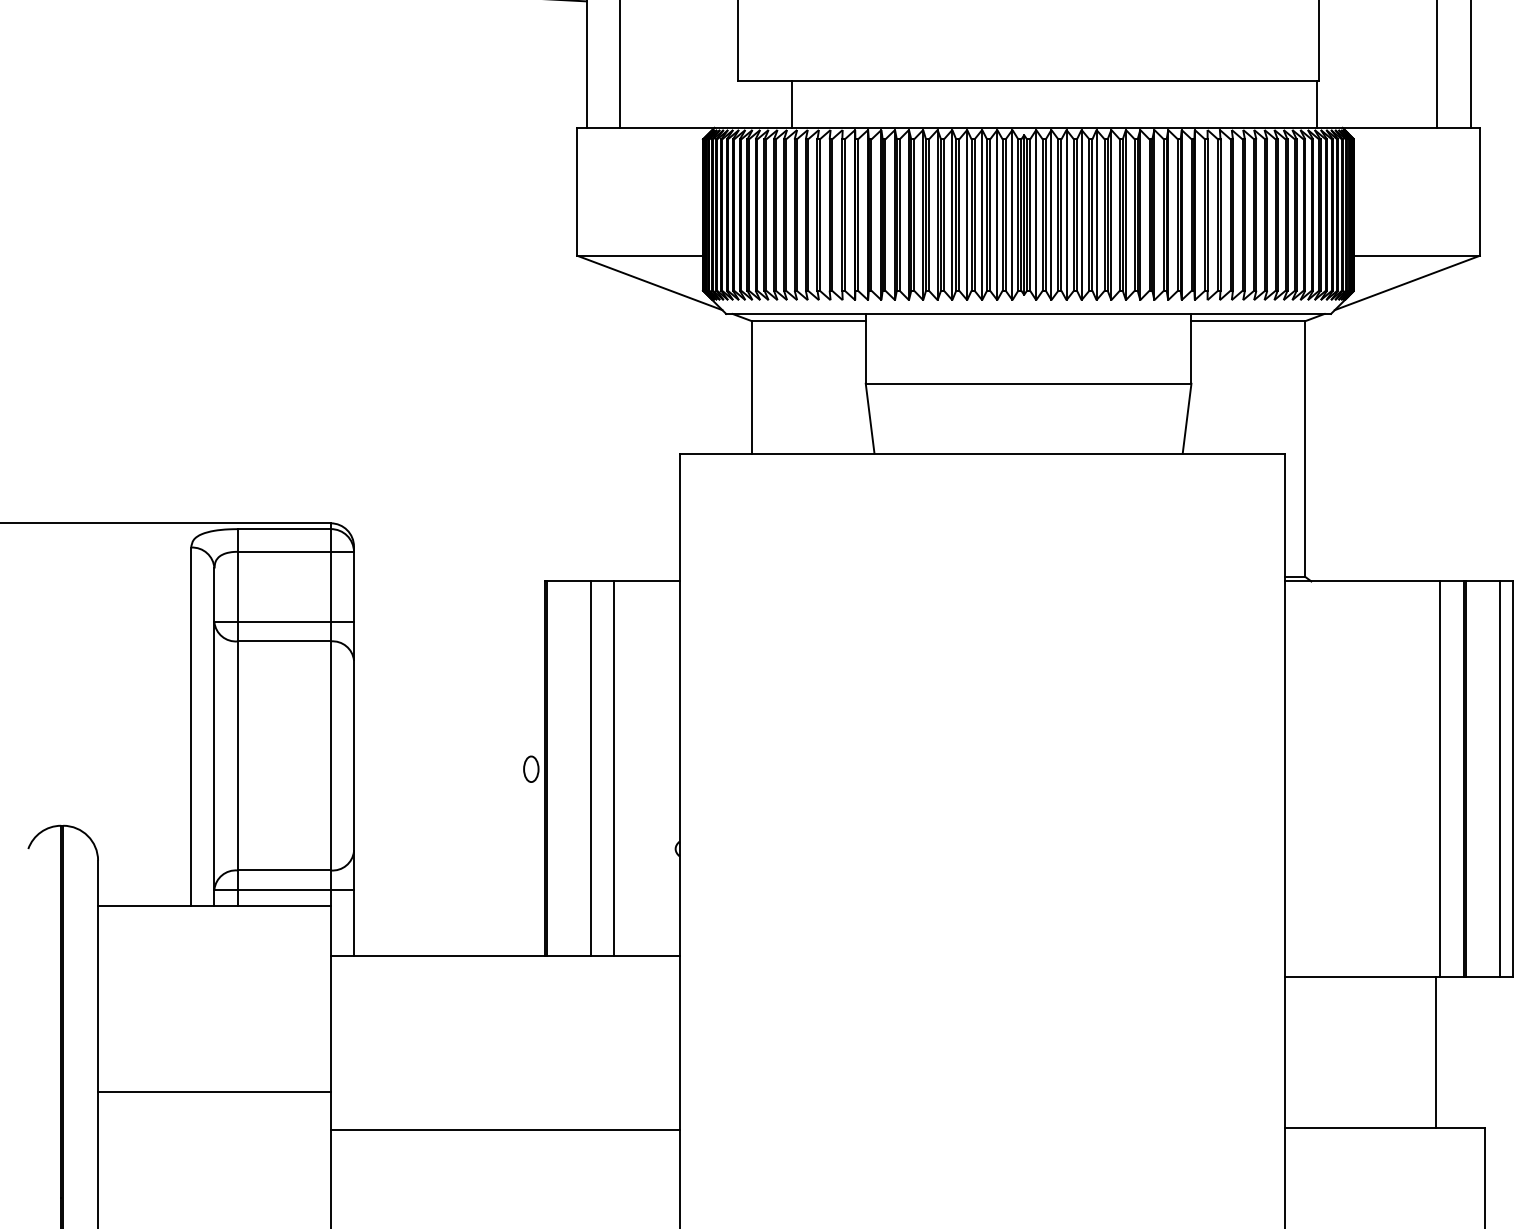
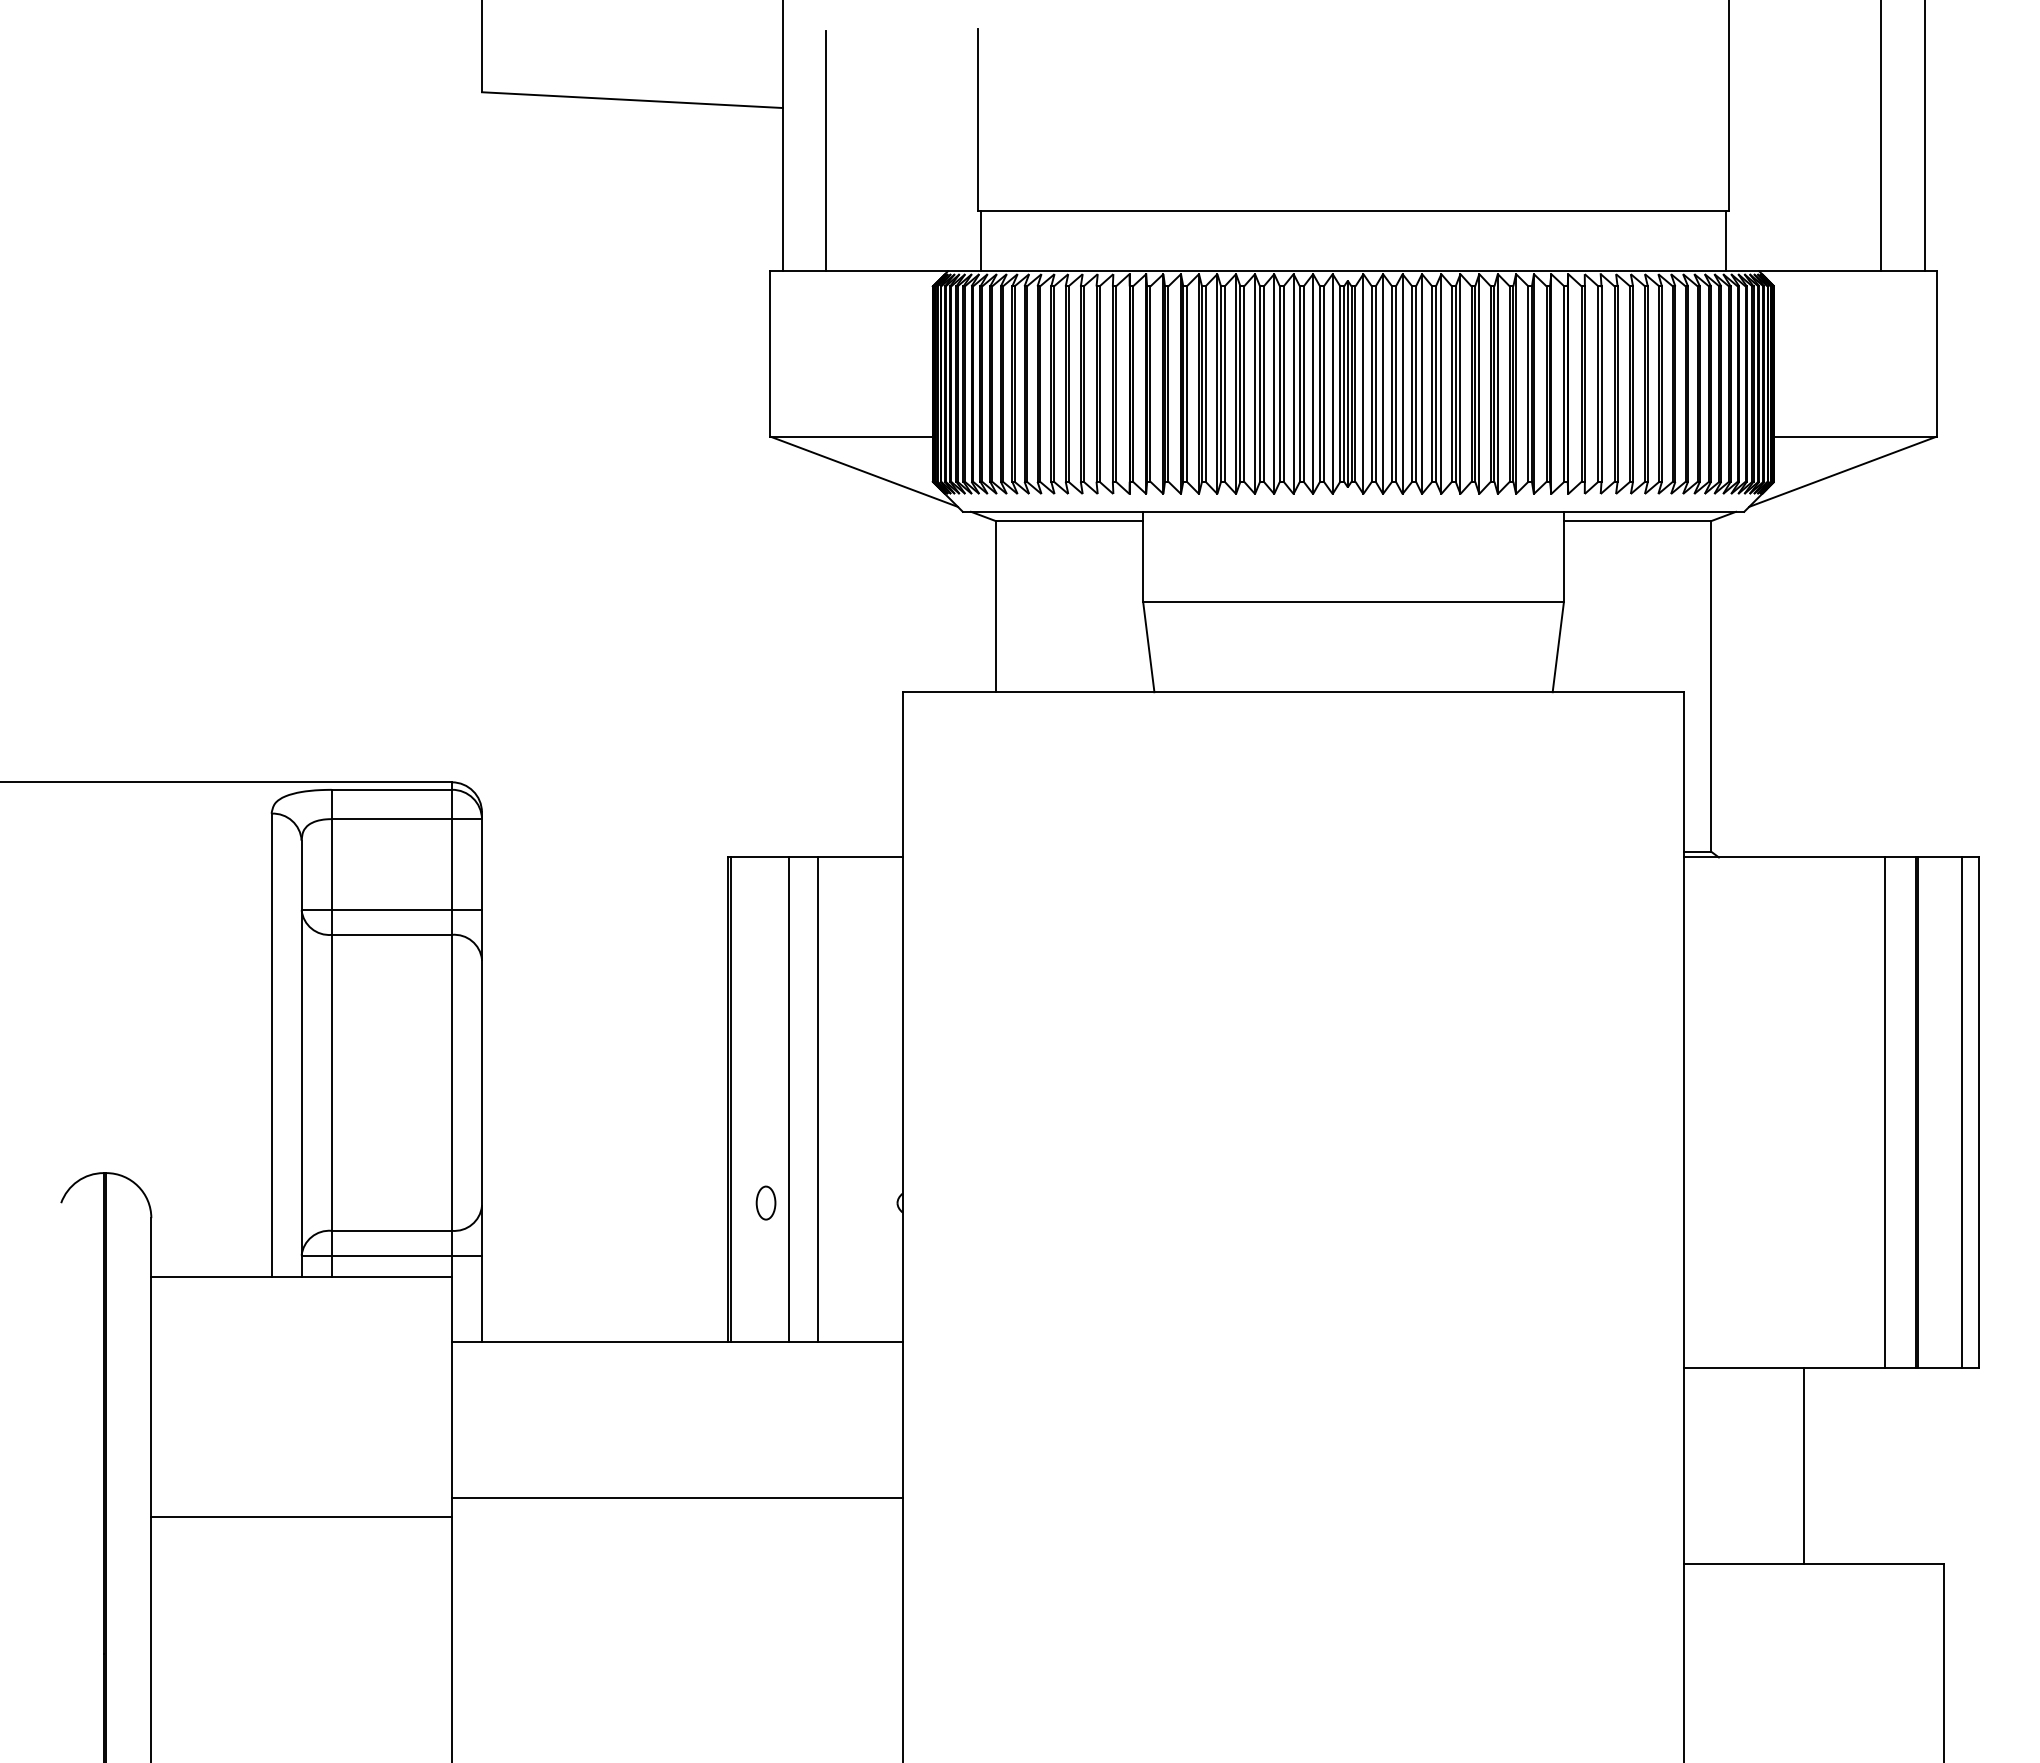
line: (791, 104) -> (980, 241), moved
part: (530, 768) -> (765, 1202), moved
line: (1436, 1052) -> (1804, 1465), moved
line: (504, 1129) -> (676, 1497), moved

